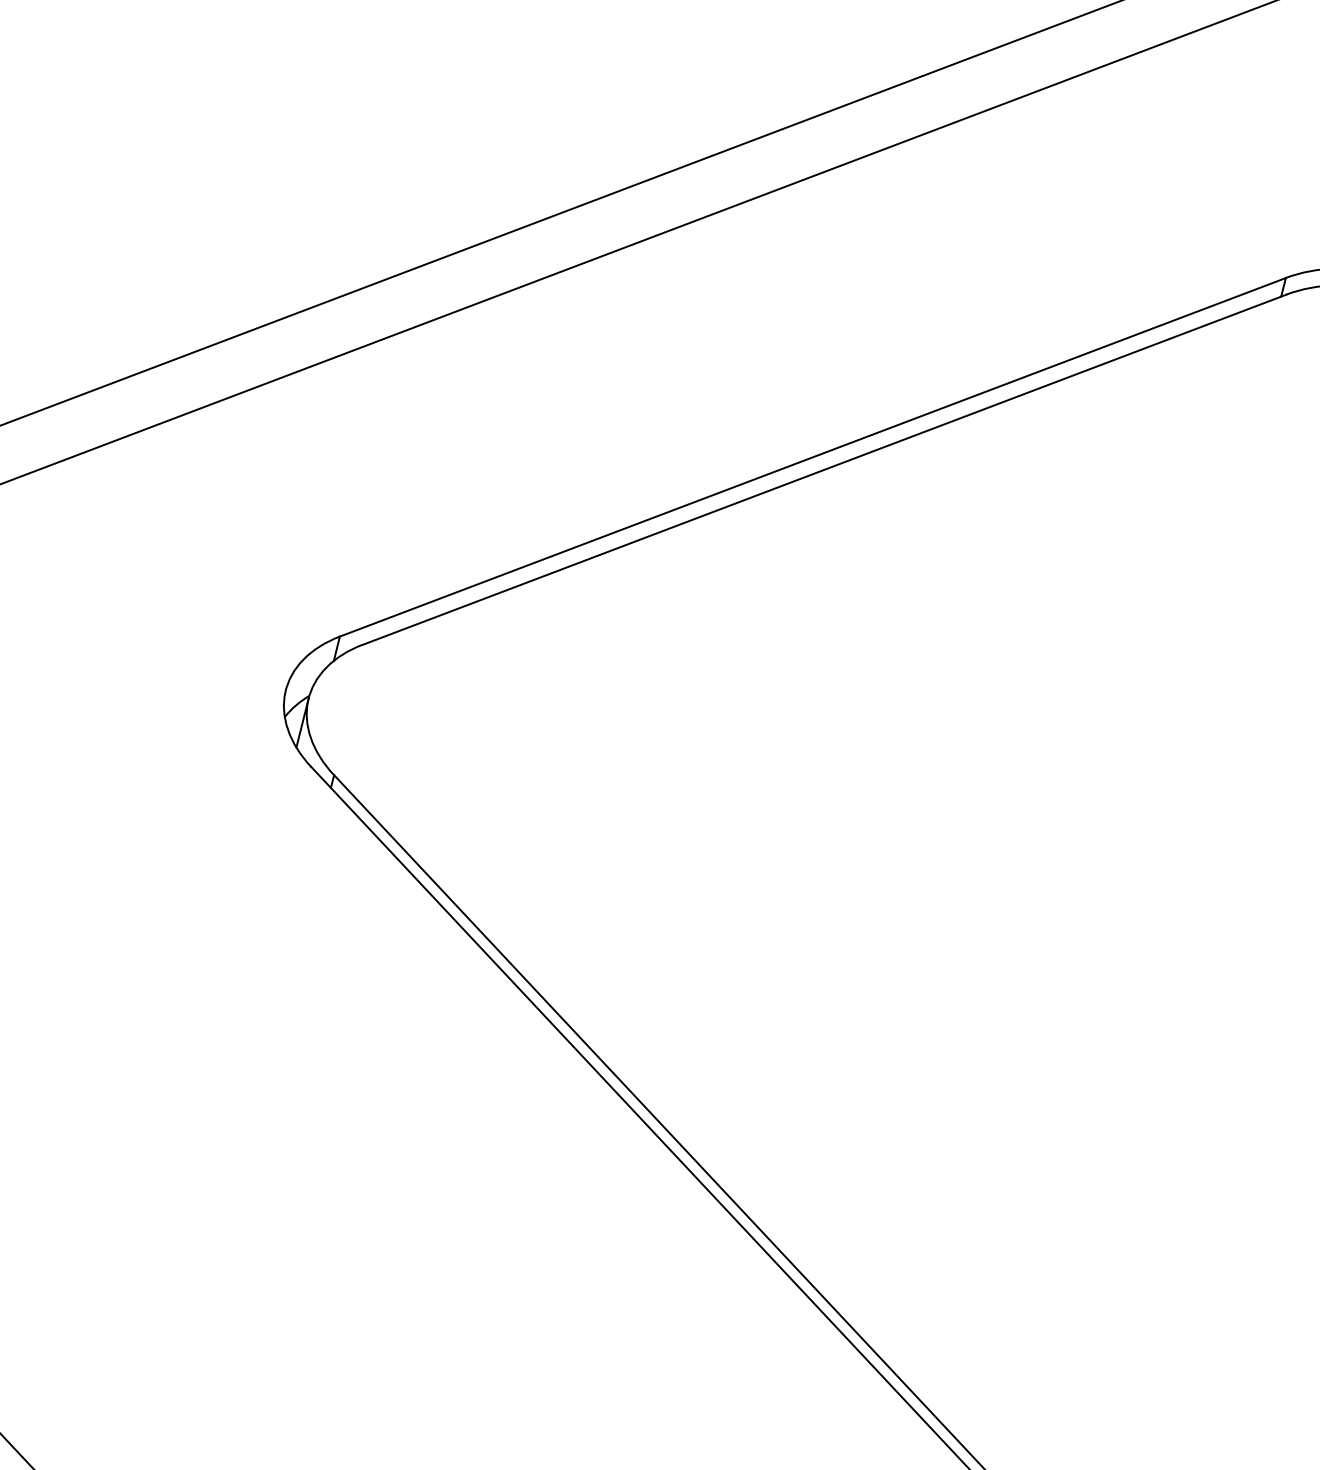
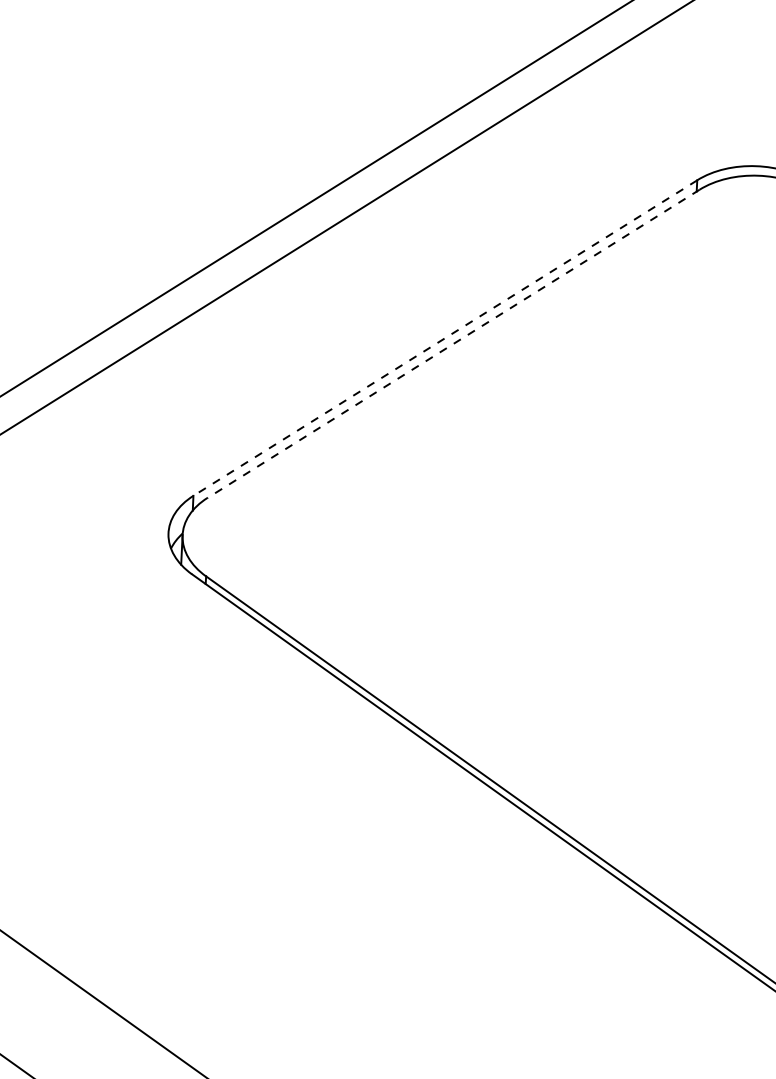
line: (811, 457) -> (444, 338), solid -> dashed
line: (824, 470) -> (453, 344), solid -> dashed

